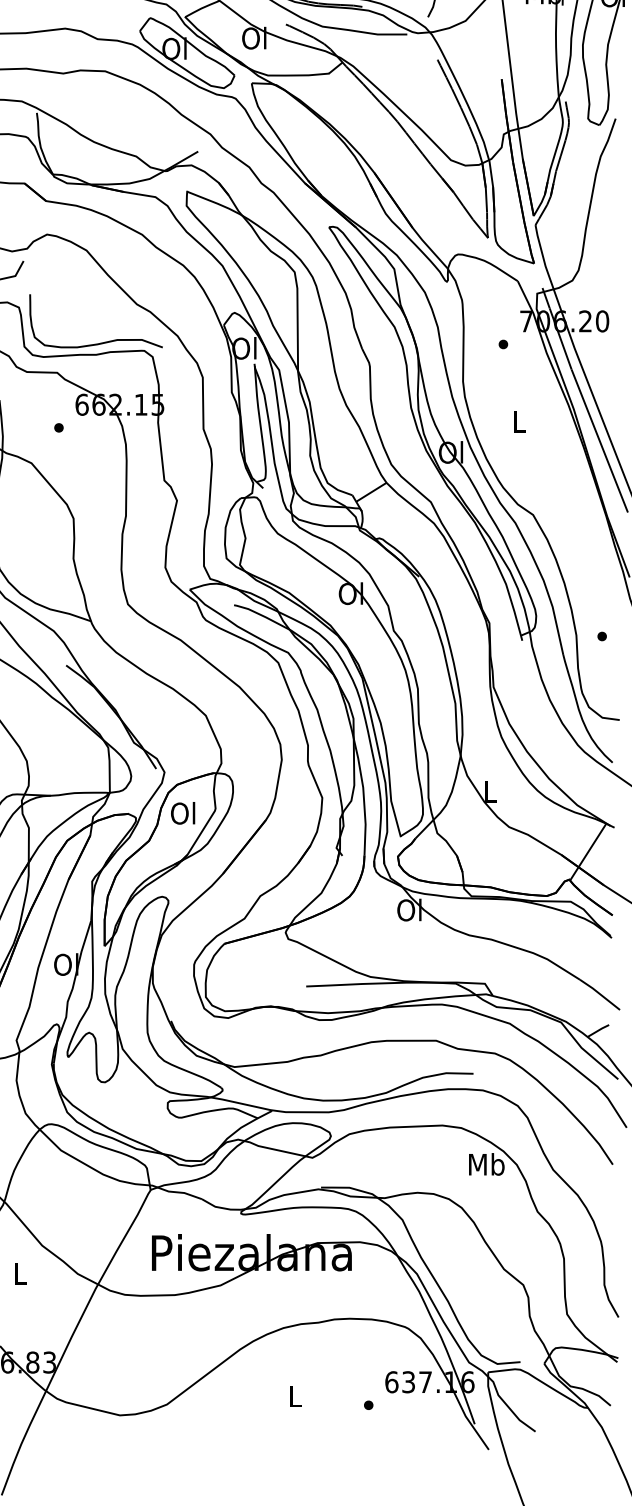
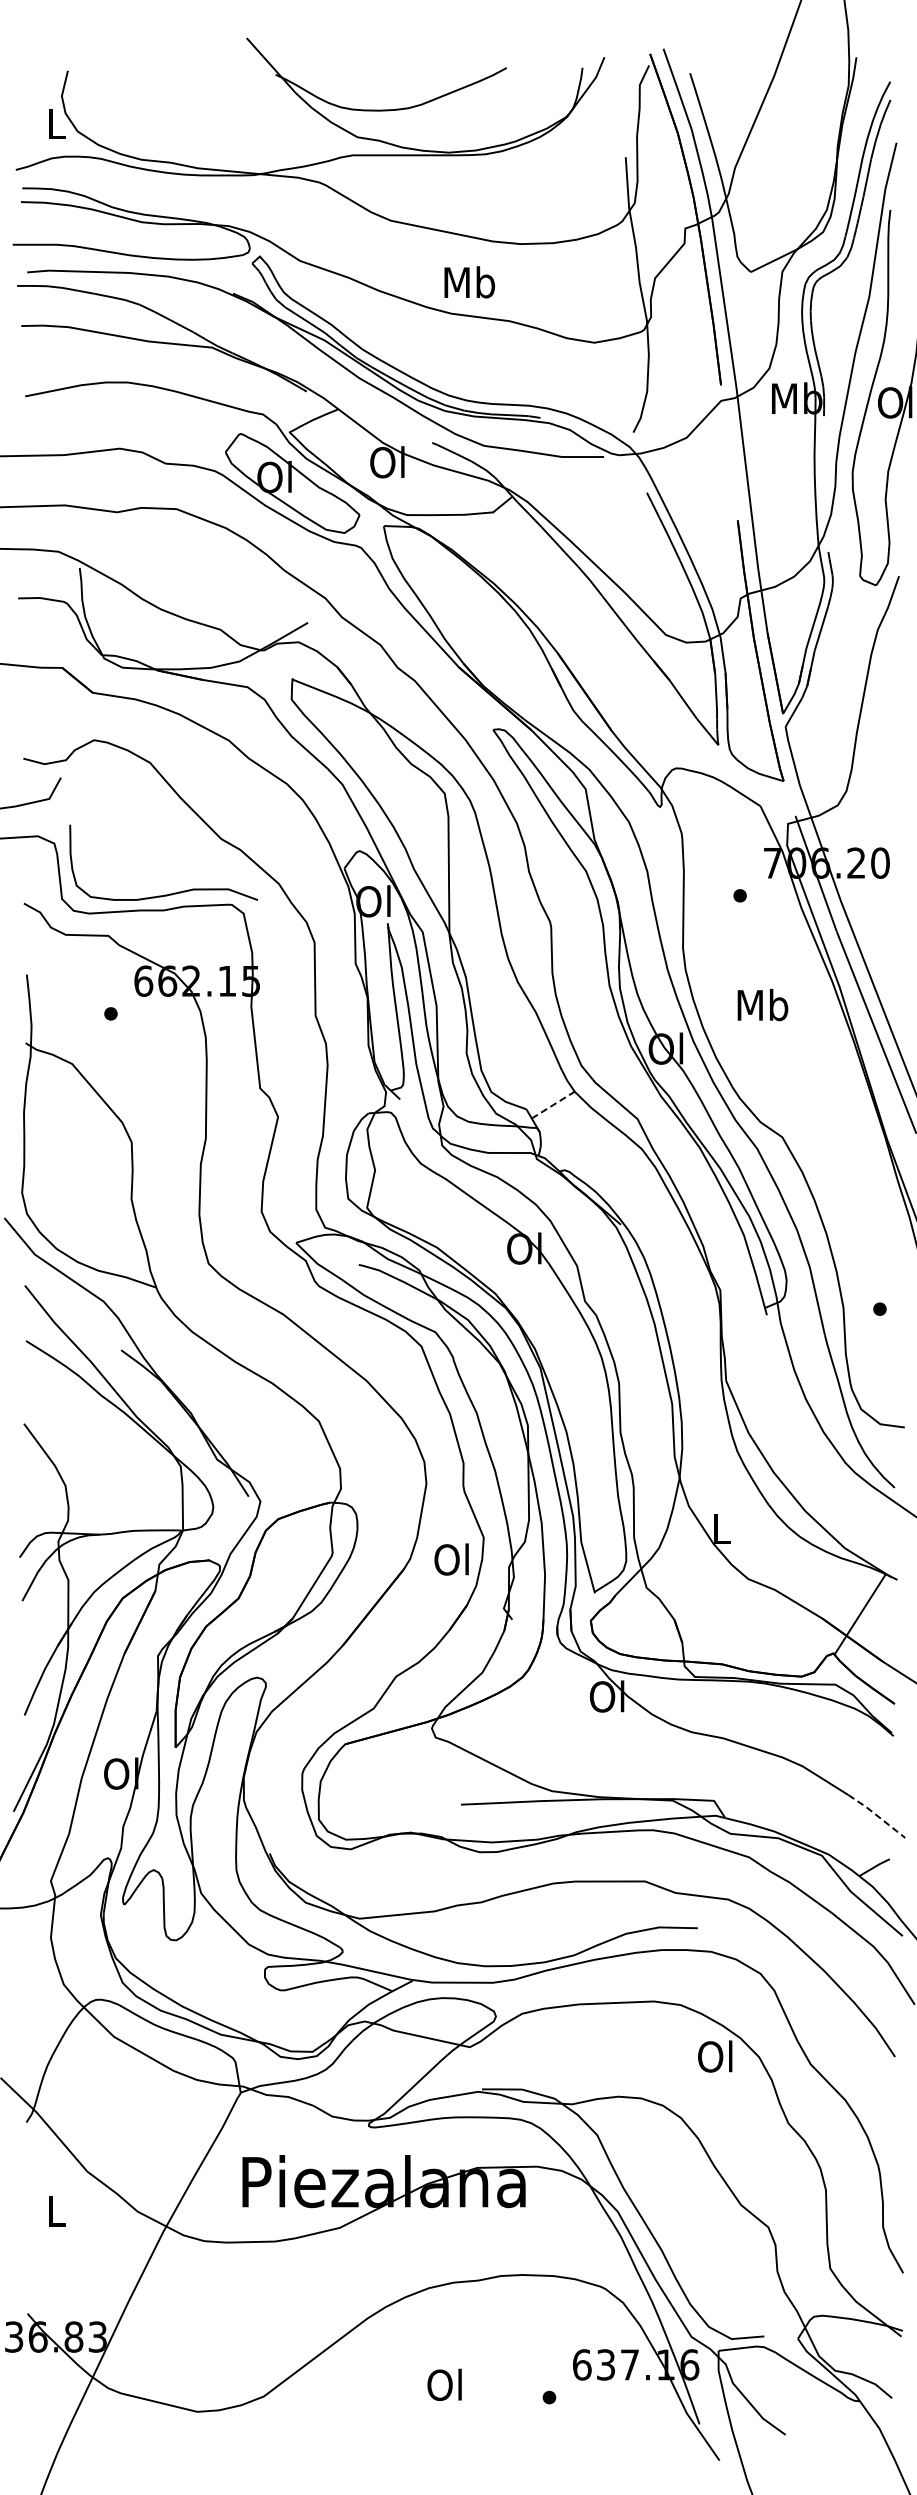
text: (519, 421) -> (762, 1005), L -> Mb
line: (371, 492) -> (553, 1105), solid -> dashed
text: (182, 813) -> (451, 1559), moved
line: (600, 994) -> (877, 1815), solid -> dashed
text: (486, 1164) -> (716, 2056), Mb -> Ol
text: (294, 1396) -> (444, 2384), L -> Ol

